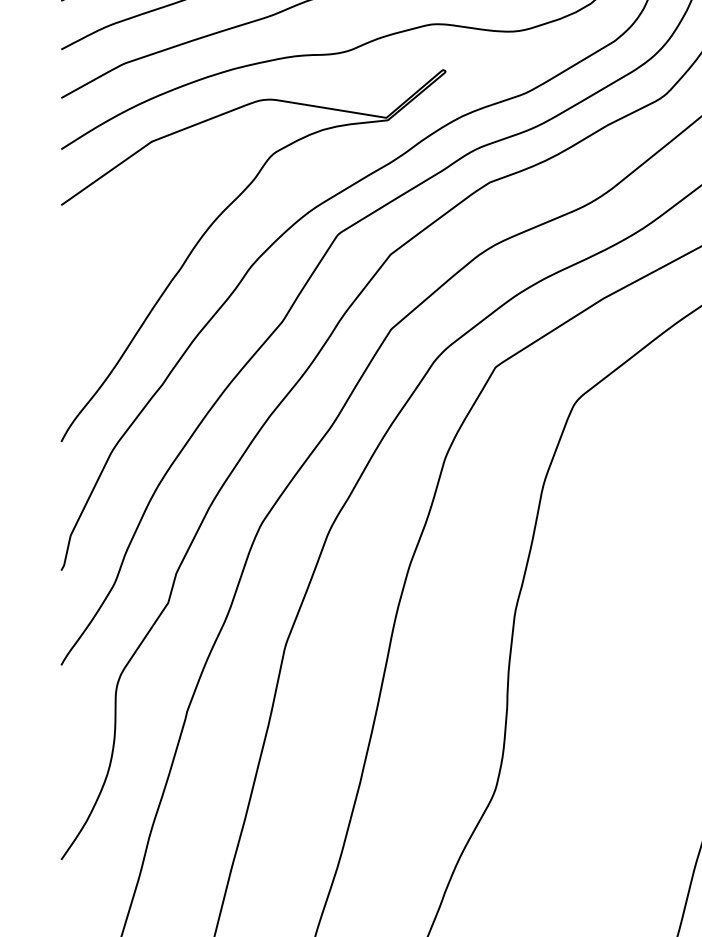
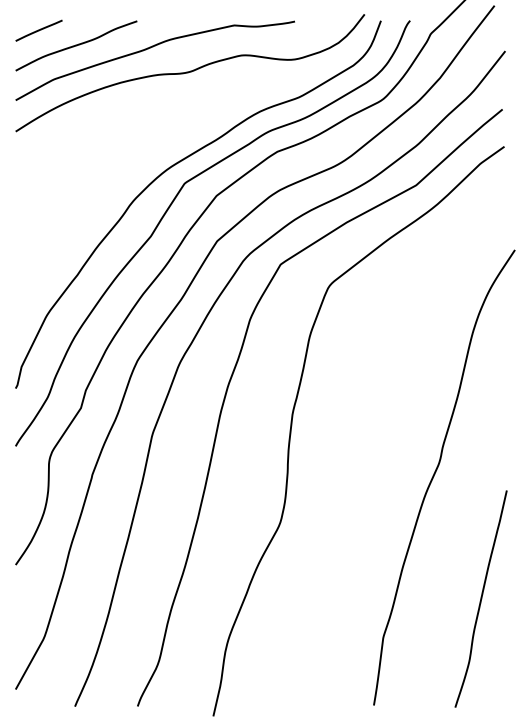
curve: (211, 227) -> (107, 179), removed

